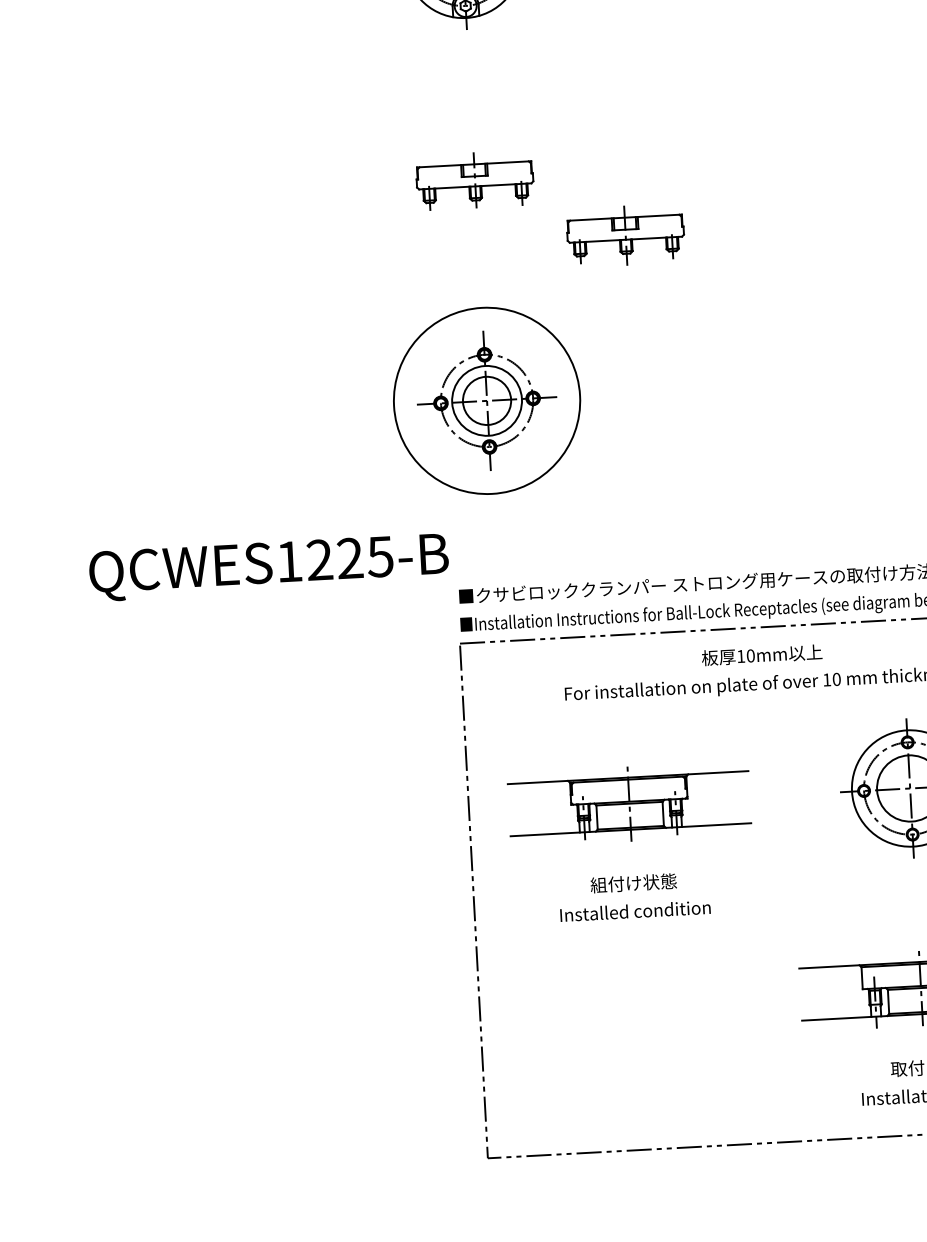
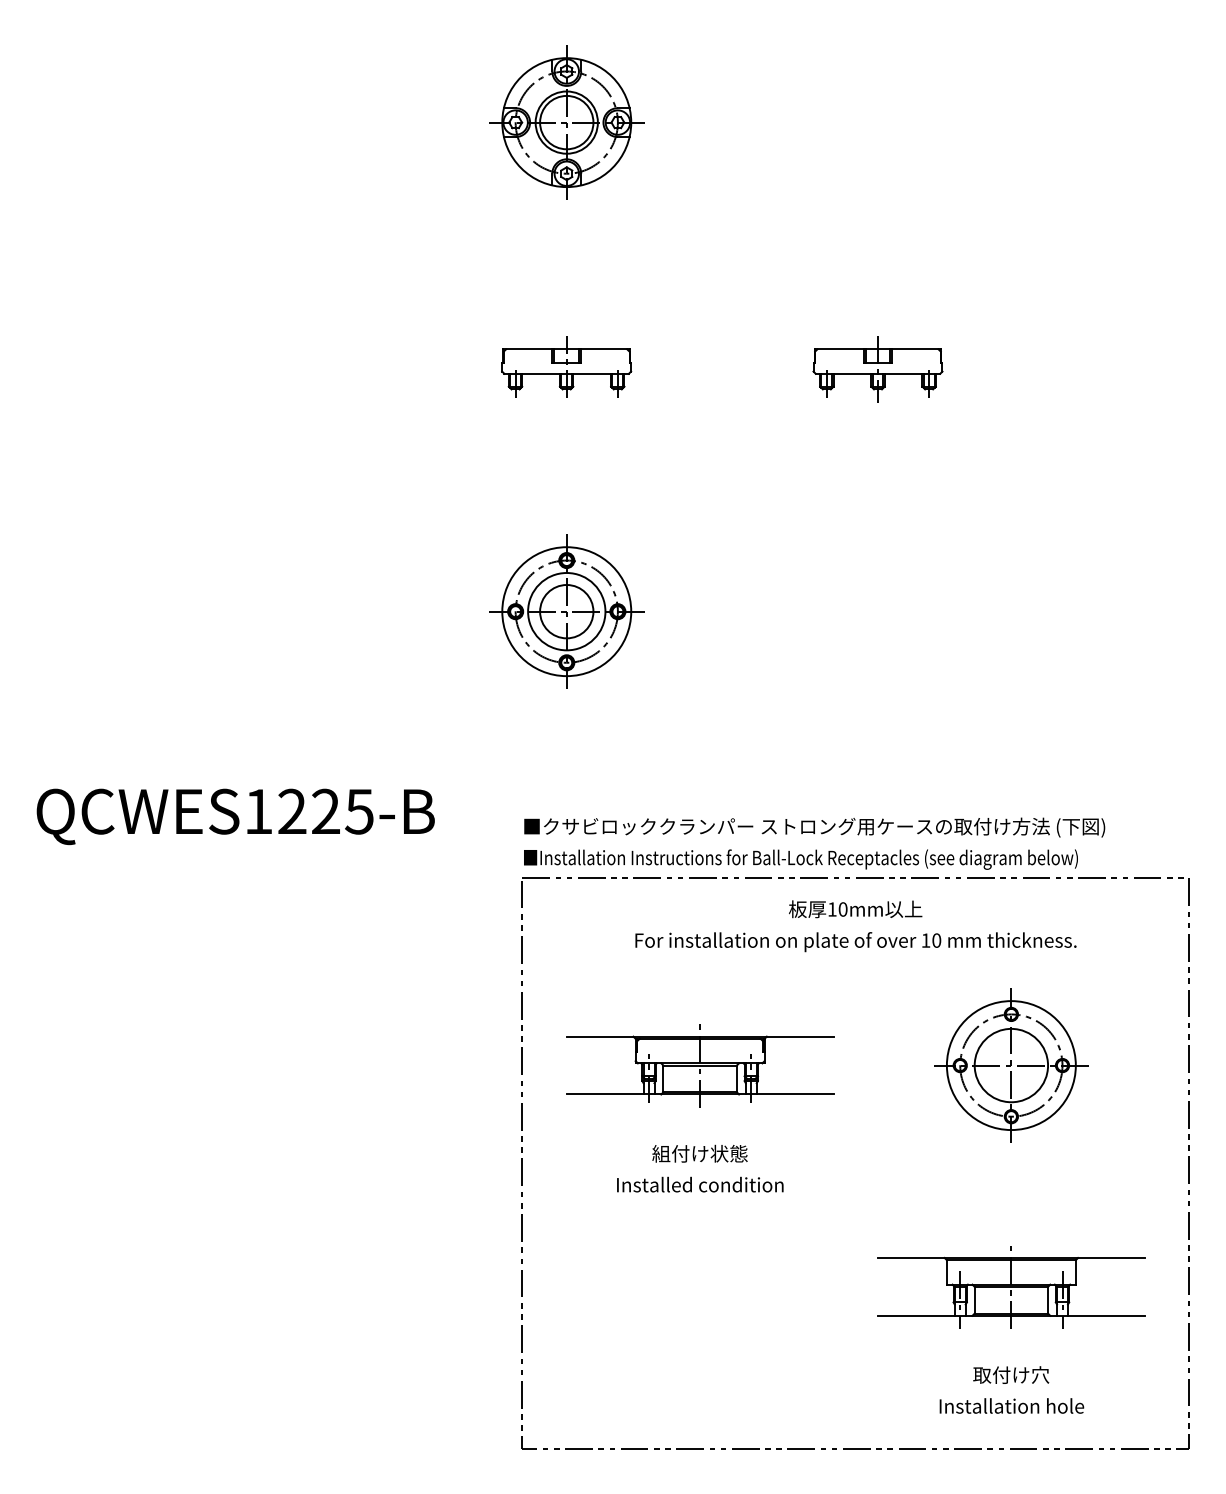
part: (625, 235) -> (877, 369), moved
circle: (486, 400) -> (566, 611), size x0.62
text: (268, 567) -> (235, 816), moved

